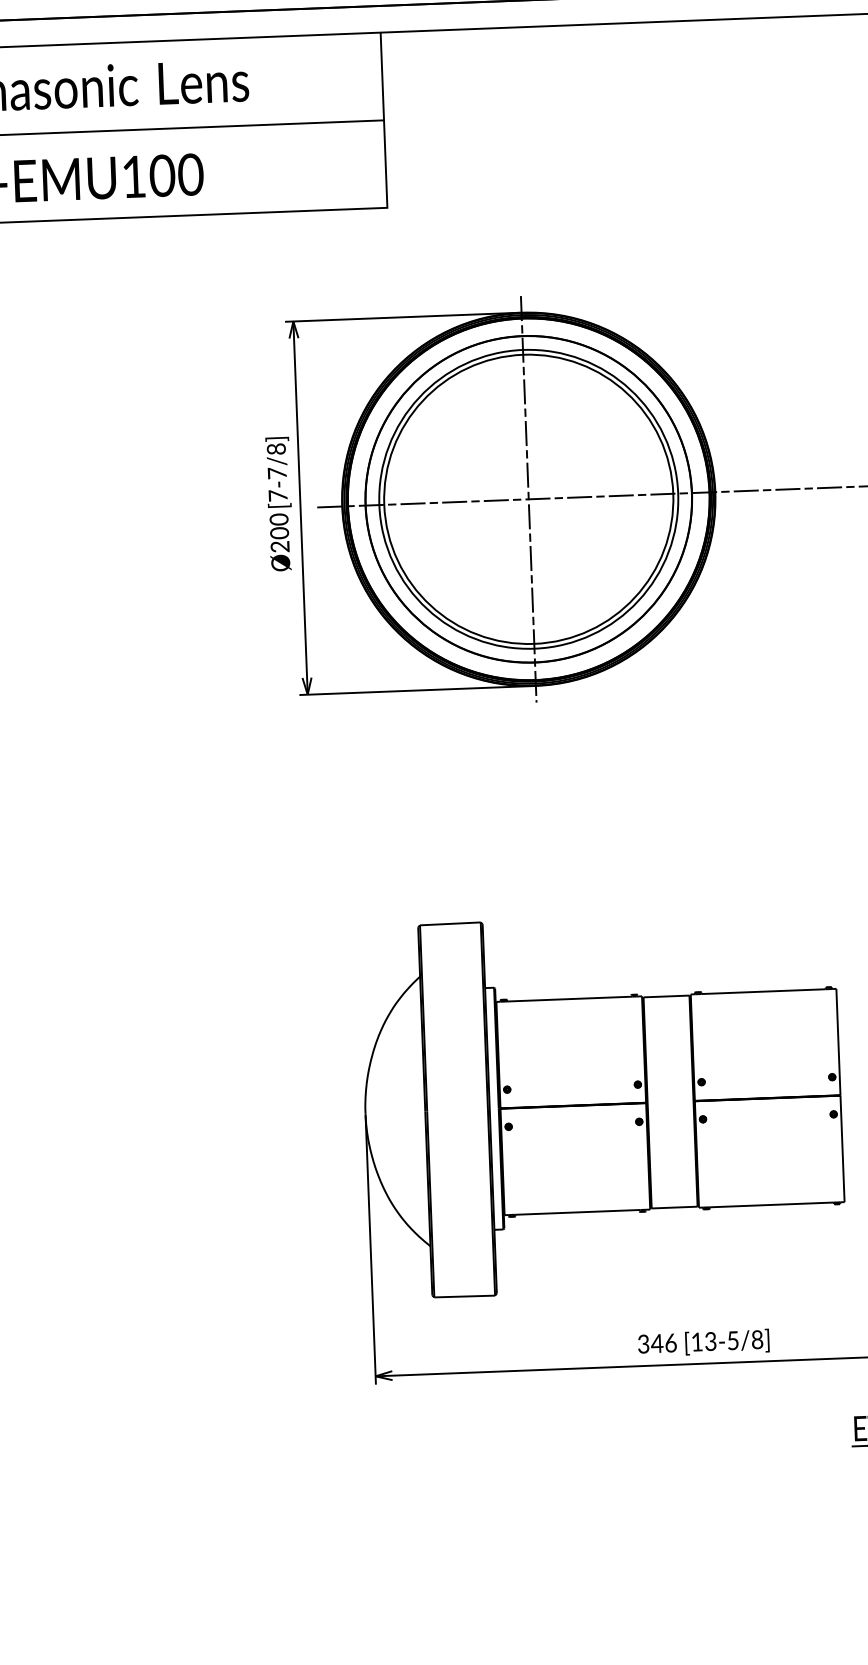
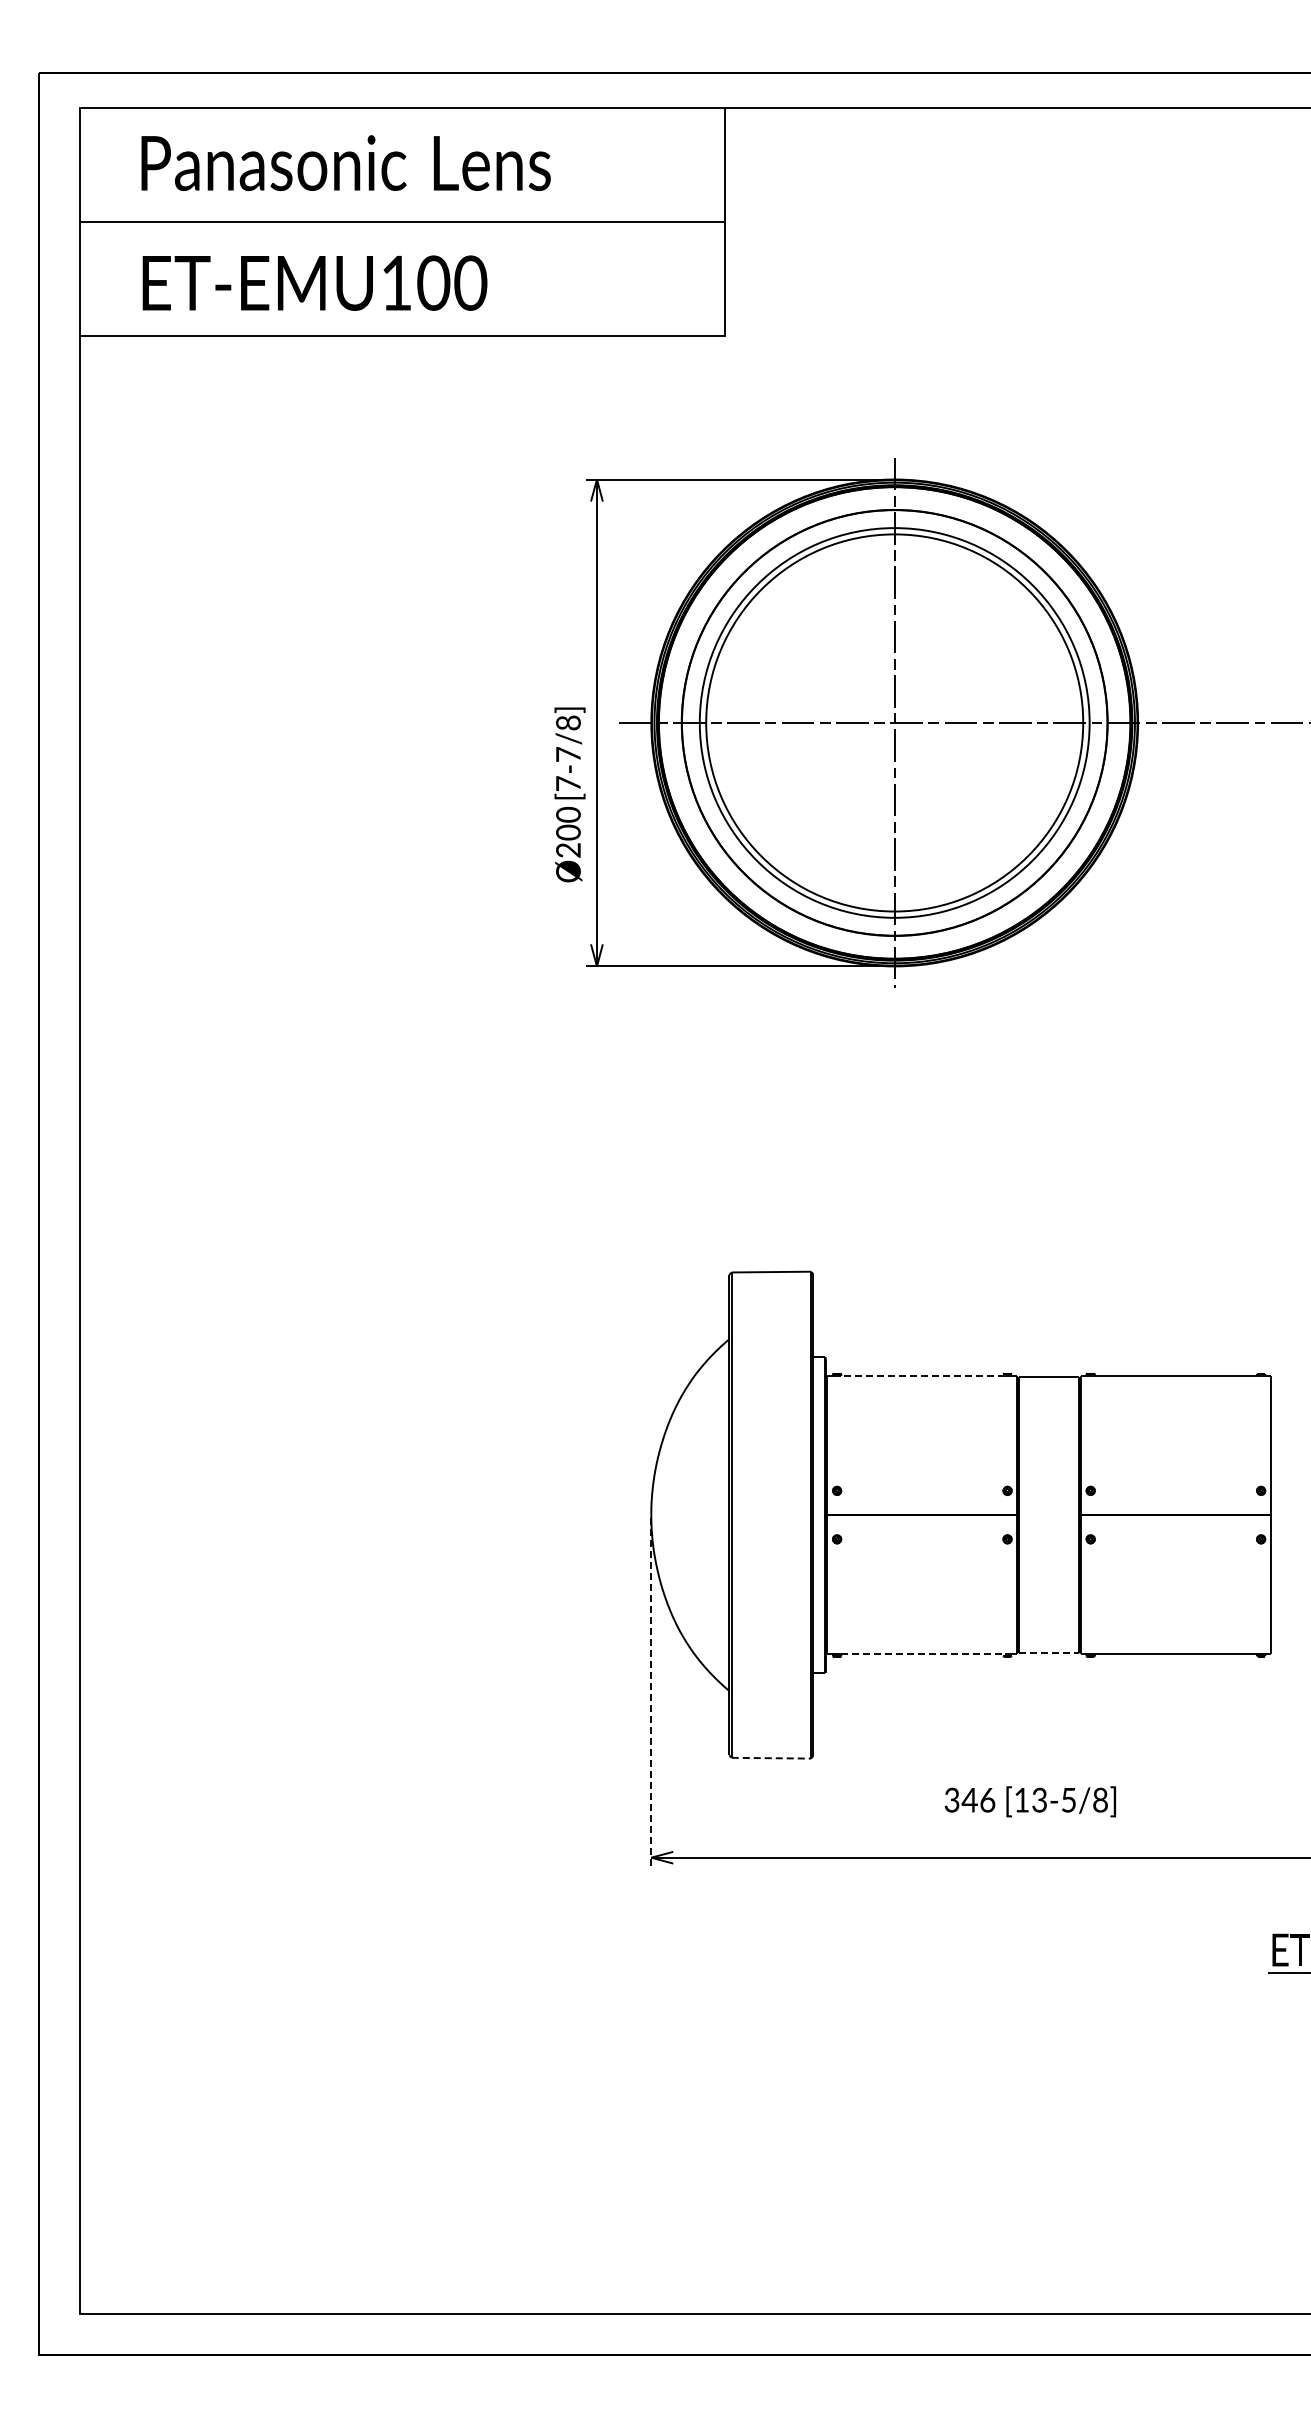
text: (279, 503) -> (569, 794), moved
line: (569, 999) -> (922, 1376), solid -> dashed
line: (674, 1207) -> (1049, 1652), solid -> dashed
line: (577, 1212) -> (922, 1654), solid -> dashed
line: (370, 1250) -> (651, 1693), solid -> dashed
line: (464, 1296) -> (771, 1758), solid -> dashed
text: (703, 1342) -> (1029, 1801), moved

